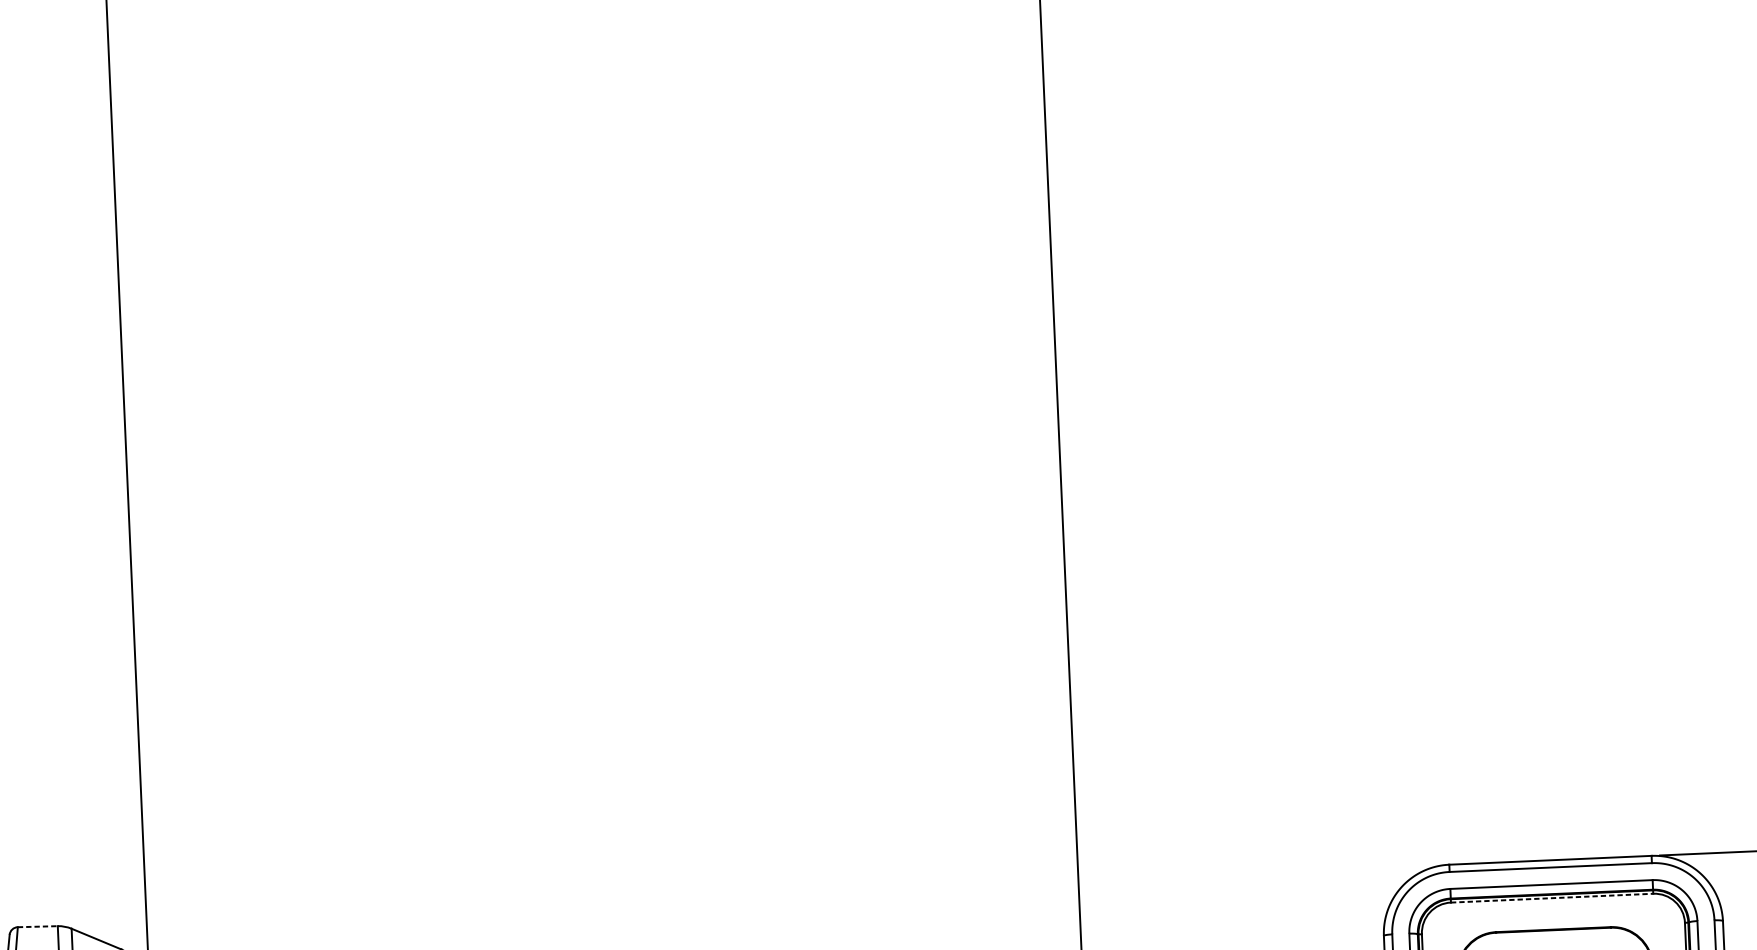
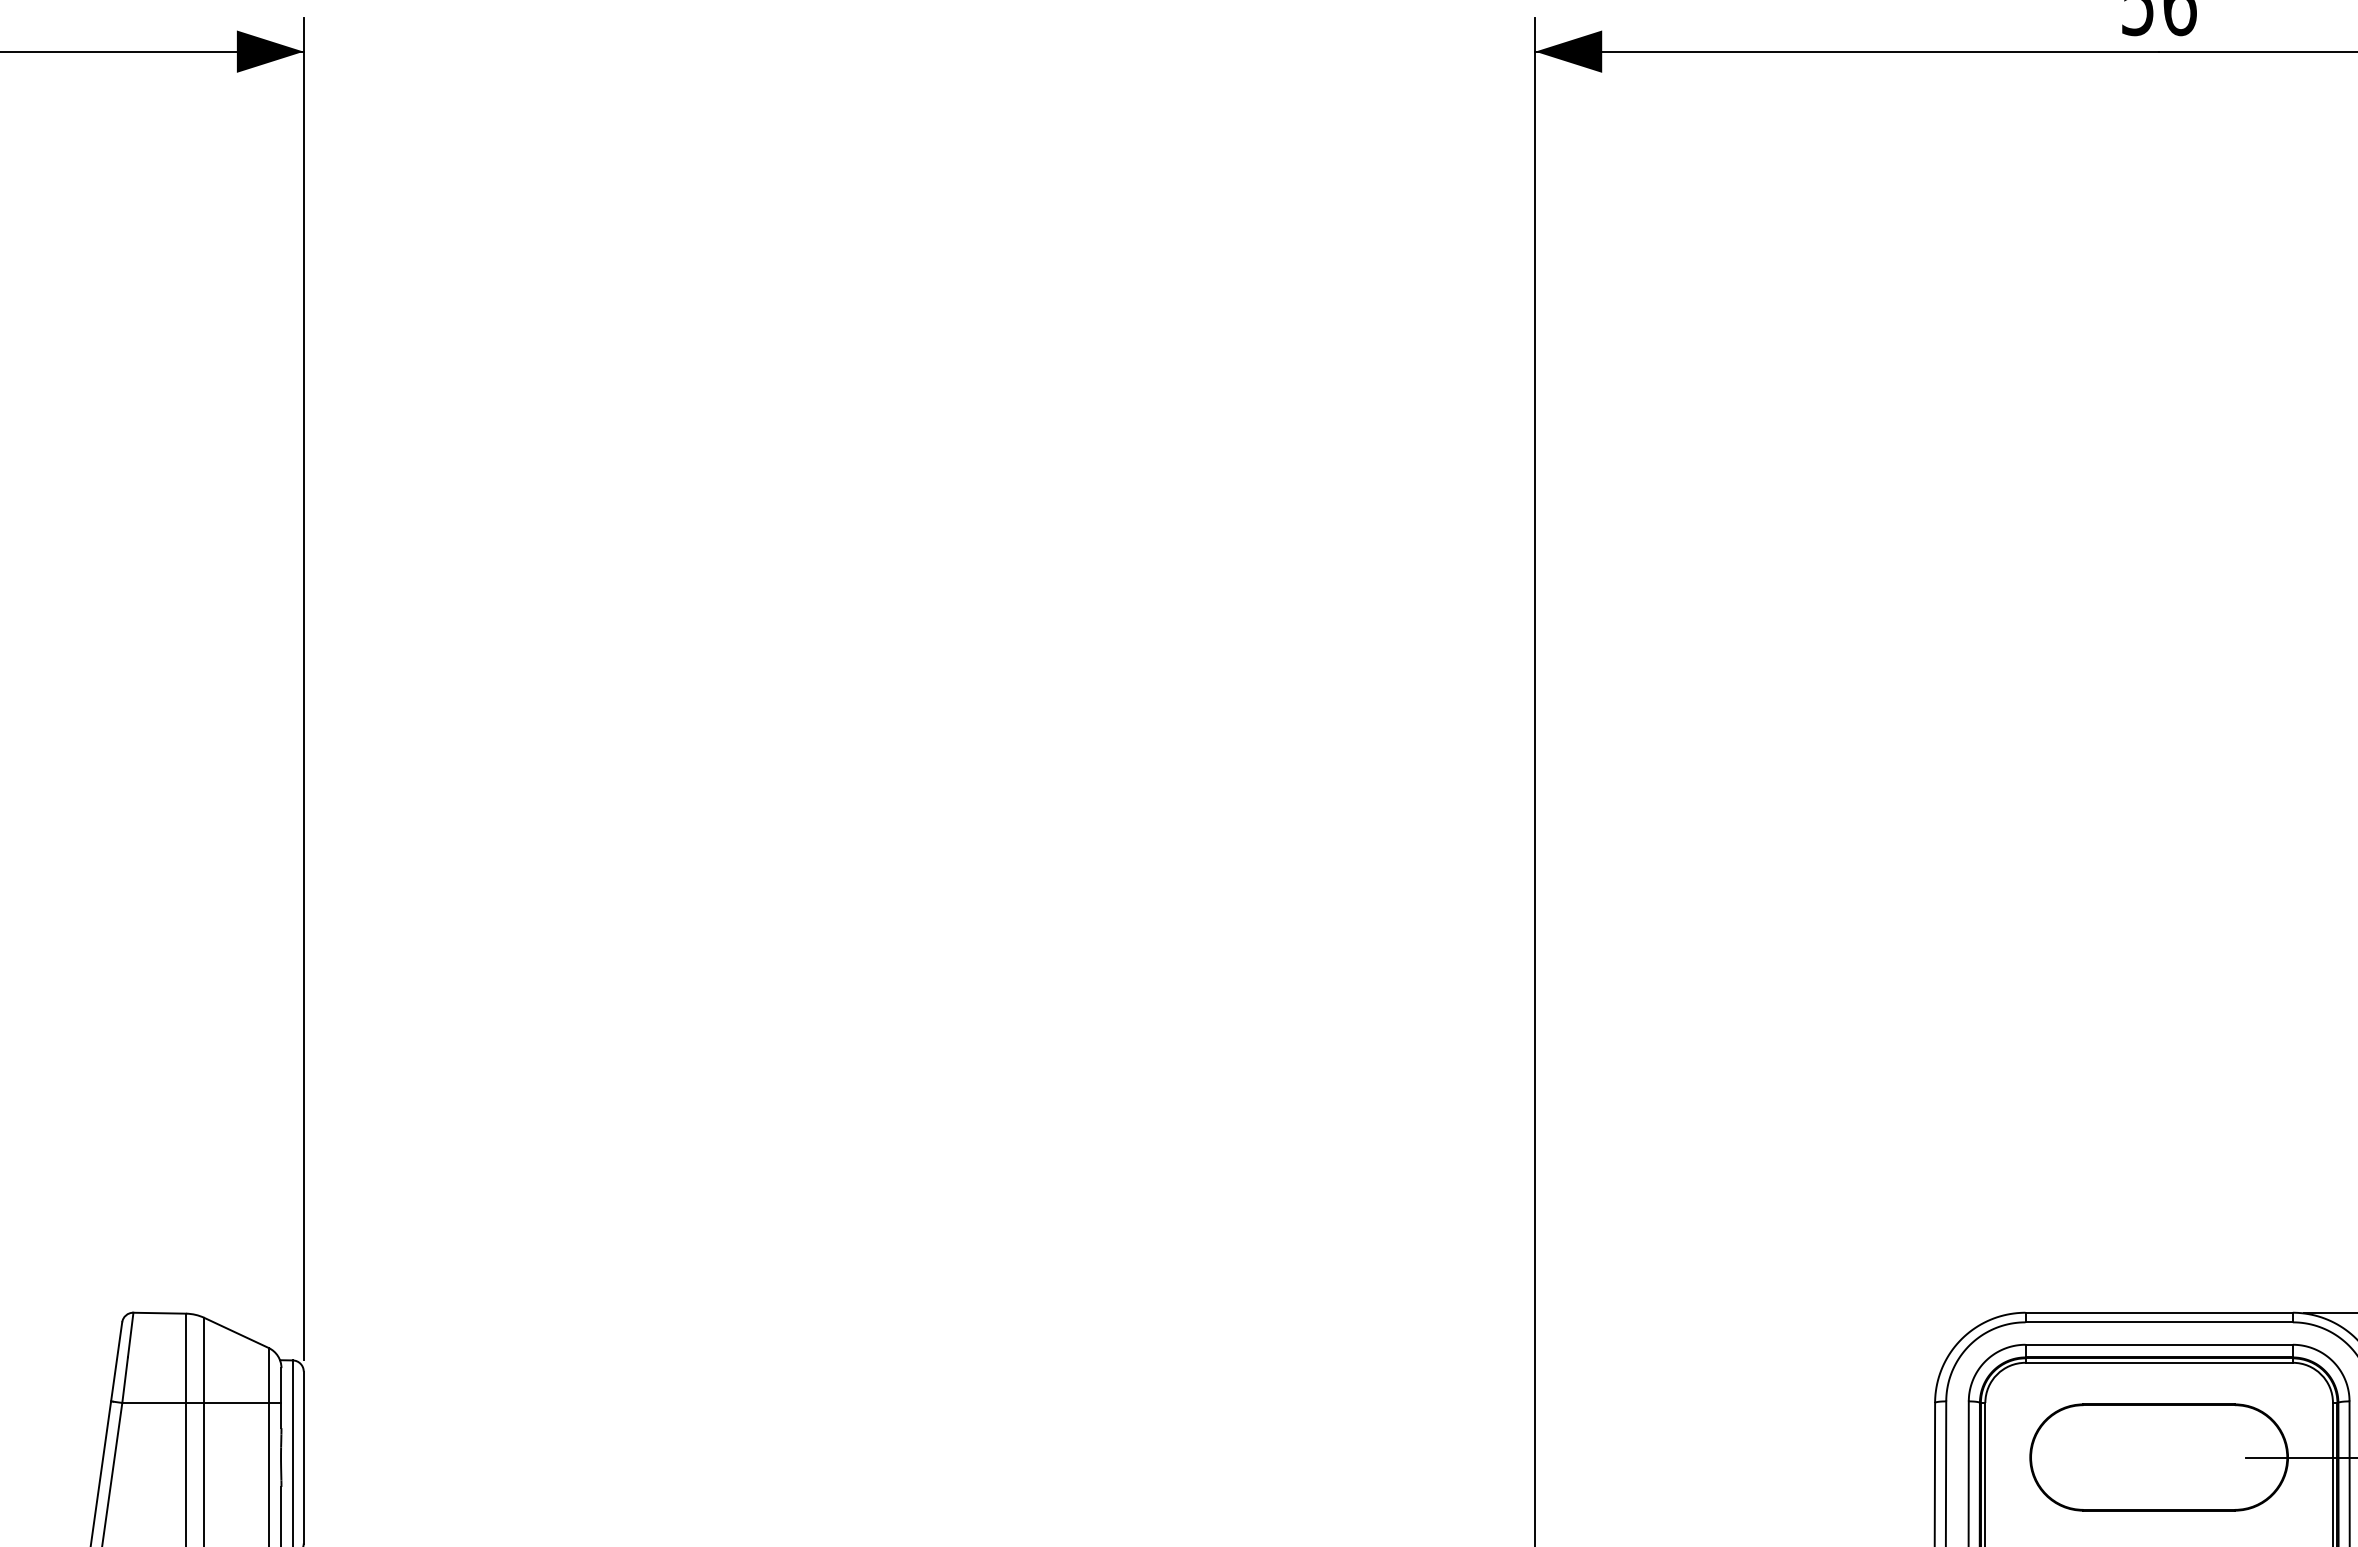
line: (1552, 897) -> (2159, 1362), dashed -> solid
line: (38, 926) -> (160, 1313), dashed -> solid

